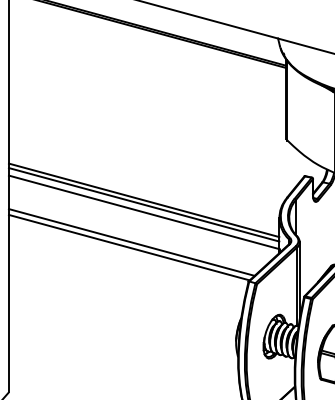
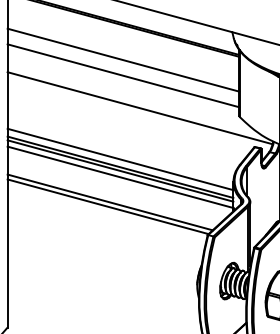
line: (147, 71) -> (123, 59), added
line: (147, 90) -> (123, 75), added
line: (166, 129) -> (139, 108), added
line: (144, 191) -> (120, 159), added

